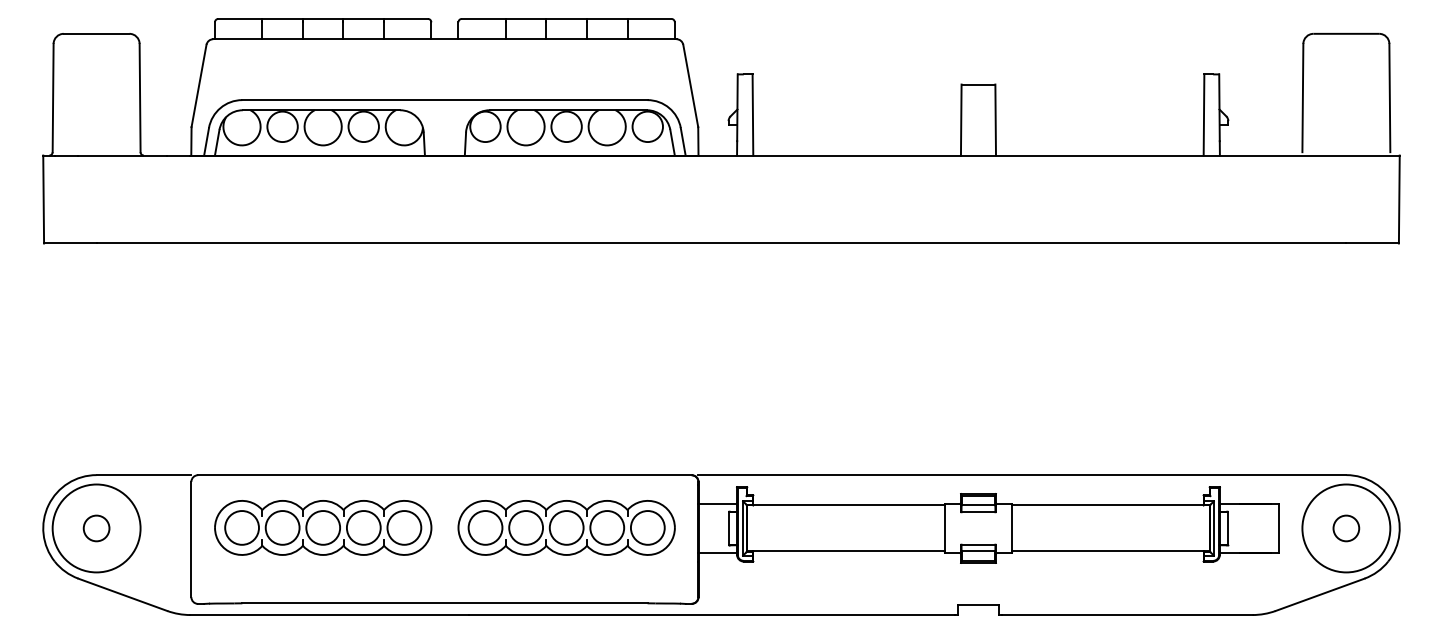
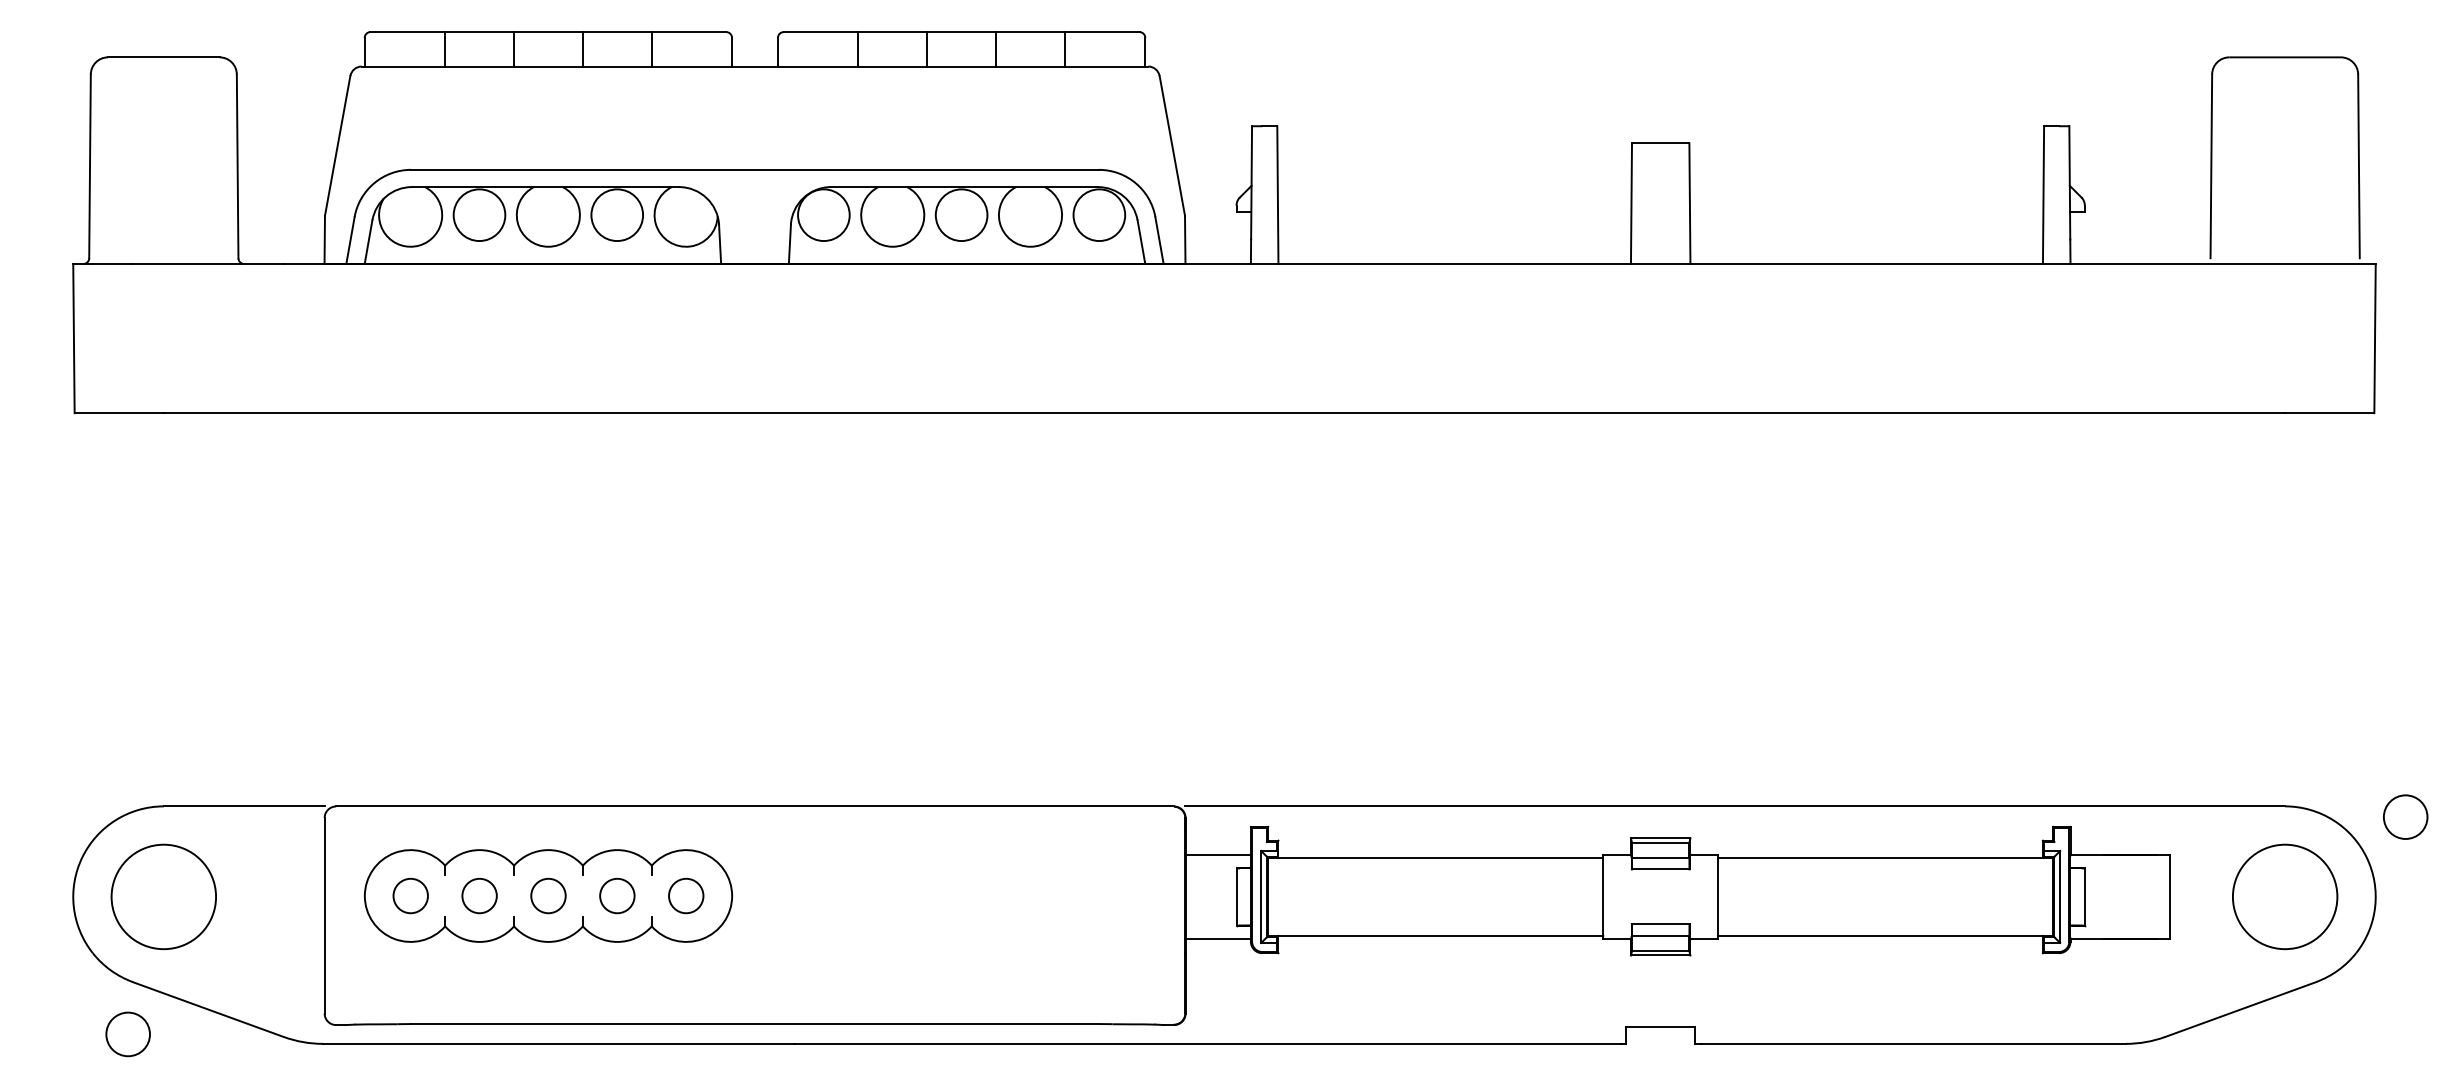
circle: (241, 527) -> (409, 895), size x0.6
circle: (282, 527) -> (479, 895), size x0.6
circle: (323, 527) -> (548, 895), size x0.6
circle: (363, 527) -> (616, 895), size x0.6
circle: (404, 527) -> (686, 895), size x0.6
part: (566, 527) -> (961, 895), removed
circle: (96, 528) -> (127, 1034), moved
circle: (96, 528) -> (163, 897), size x0.7
circle: (1346, 528) -> (2285, 897), size x0.7
circle: (1346, 528) -> (2405, 817), moved

